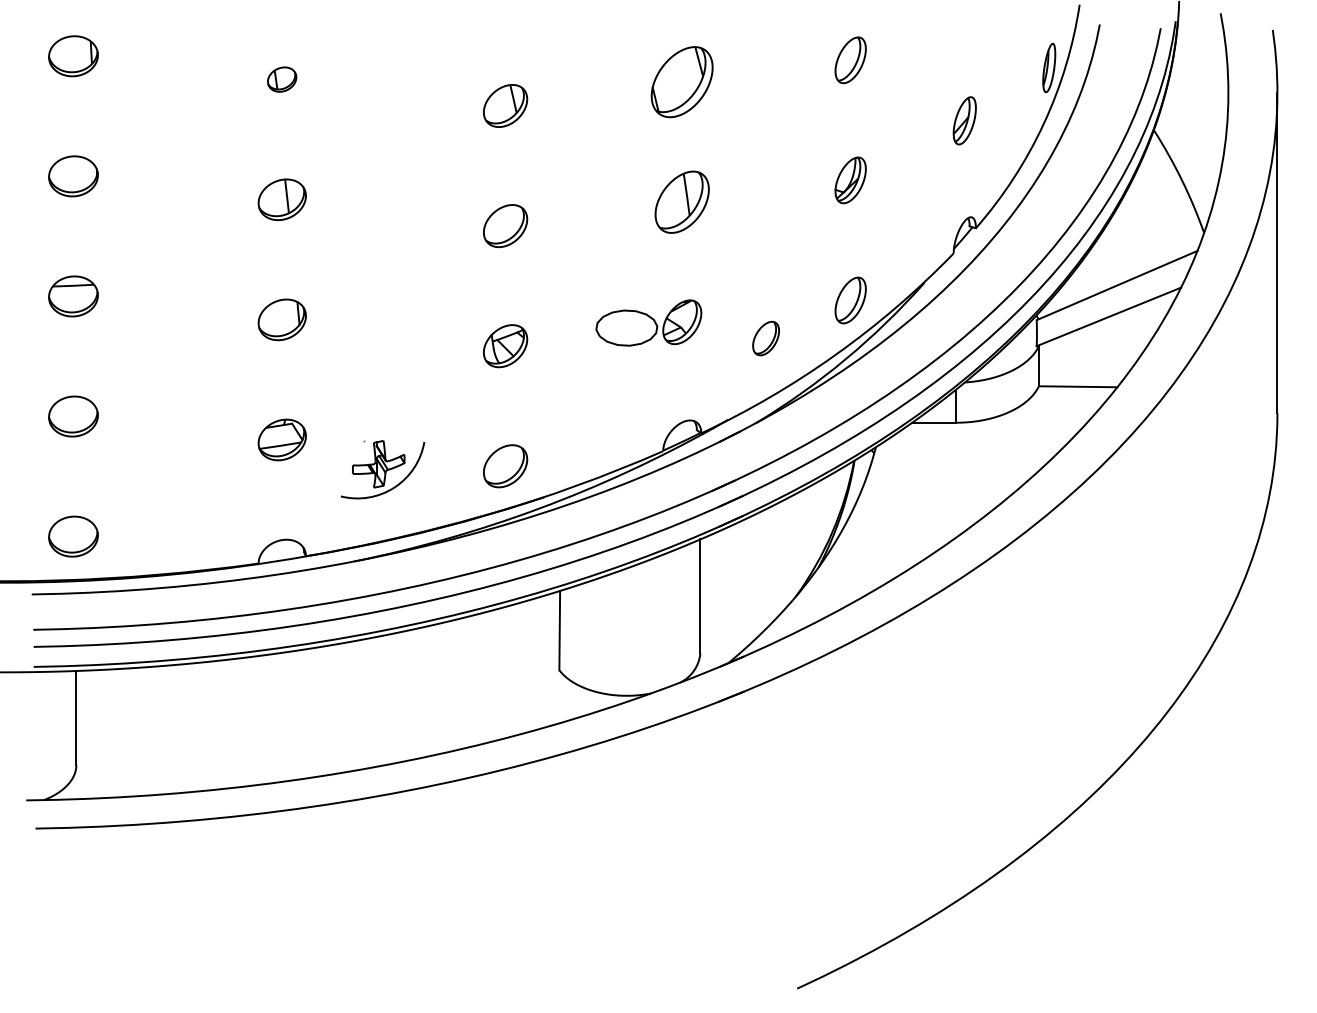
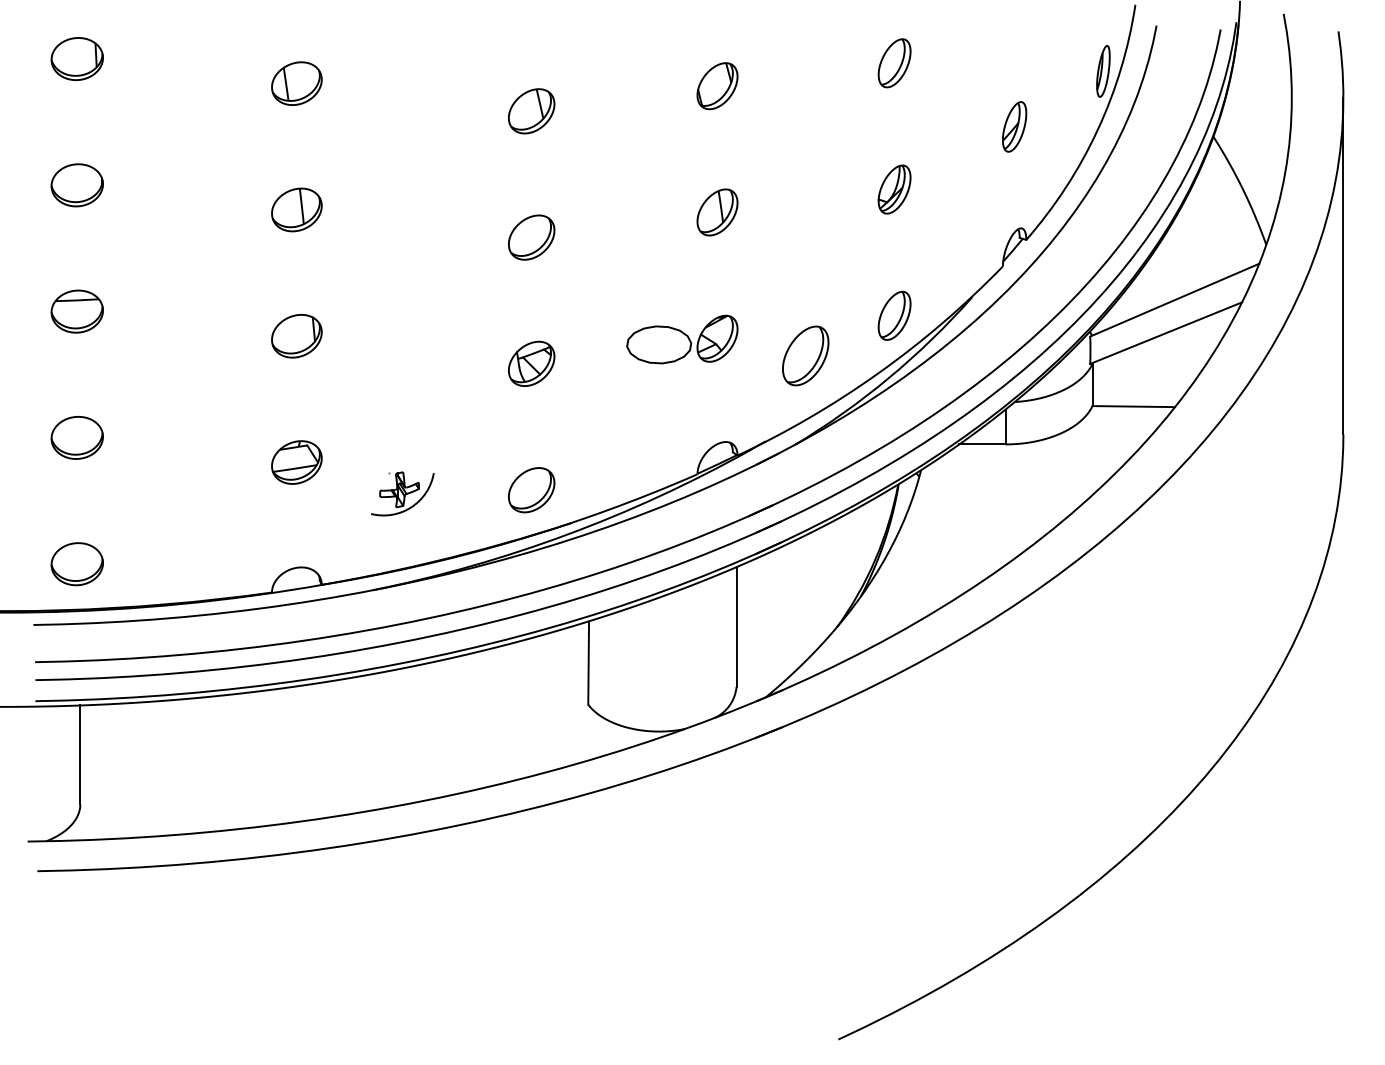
part: (281, 79) -> (296, 83), size x1.67
part: (682, 81) -> (717, 85), size x0.62
part: (682, 201) -> (717, 211), size x0.71
part: (765, 338) -> (805, 355), size x1.67
part: (382, 469) -> (402, 493), size x0.71

